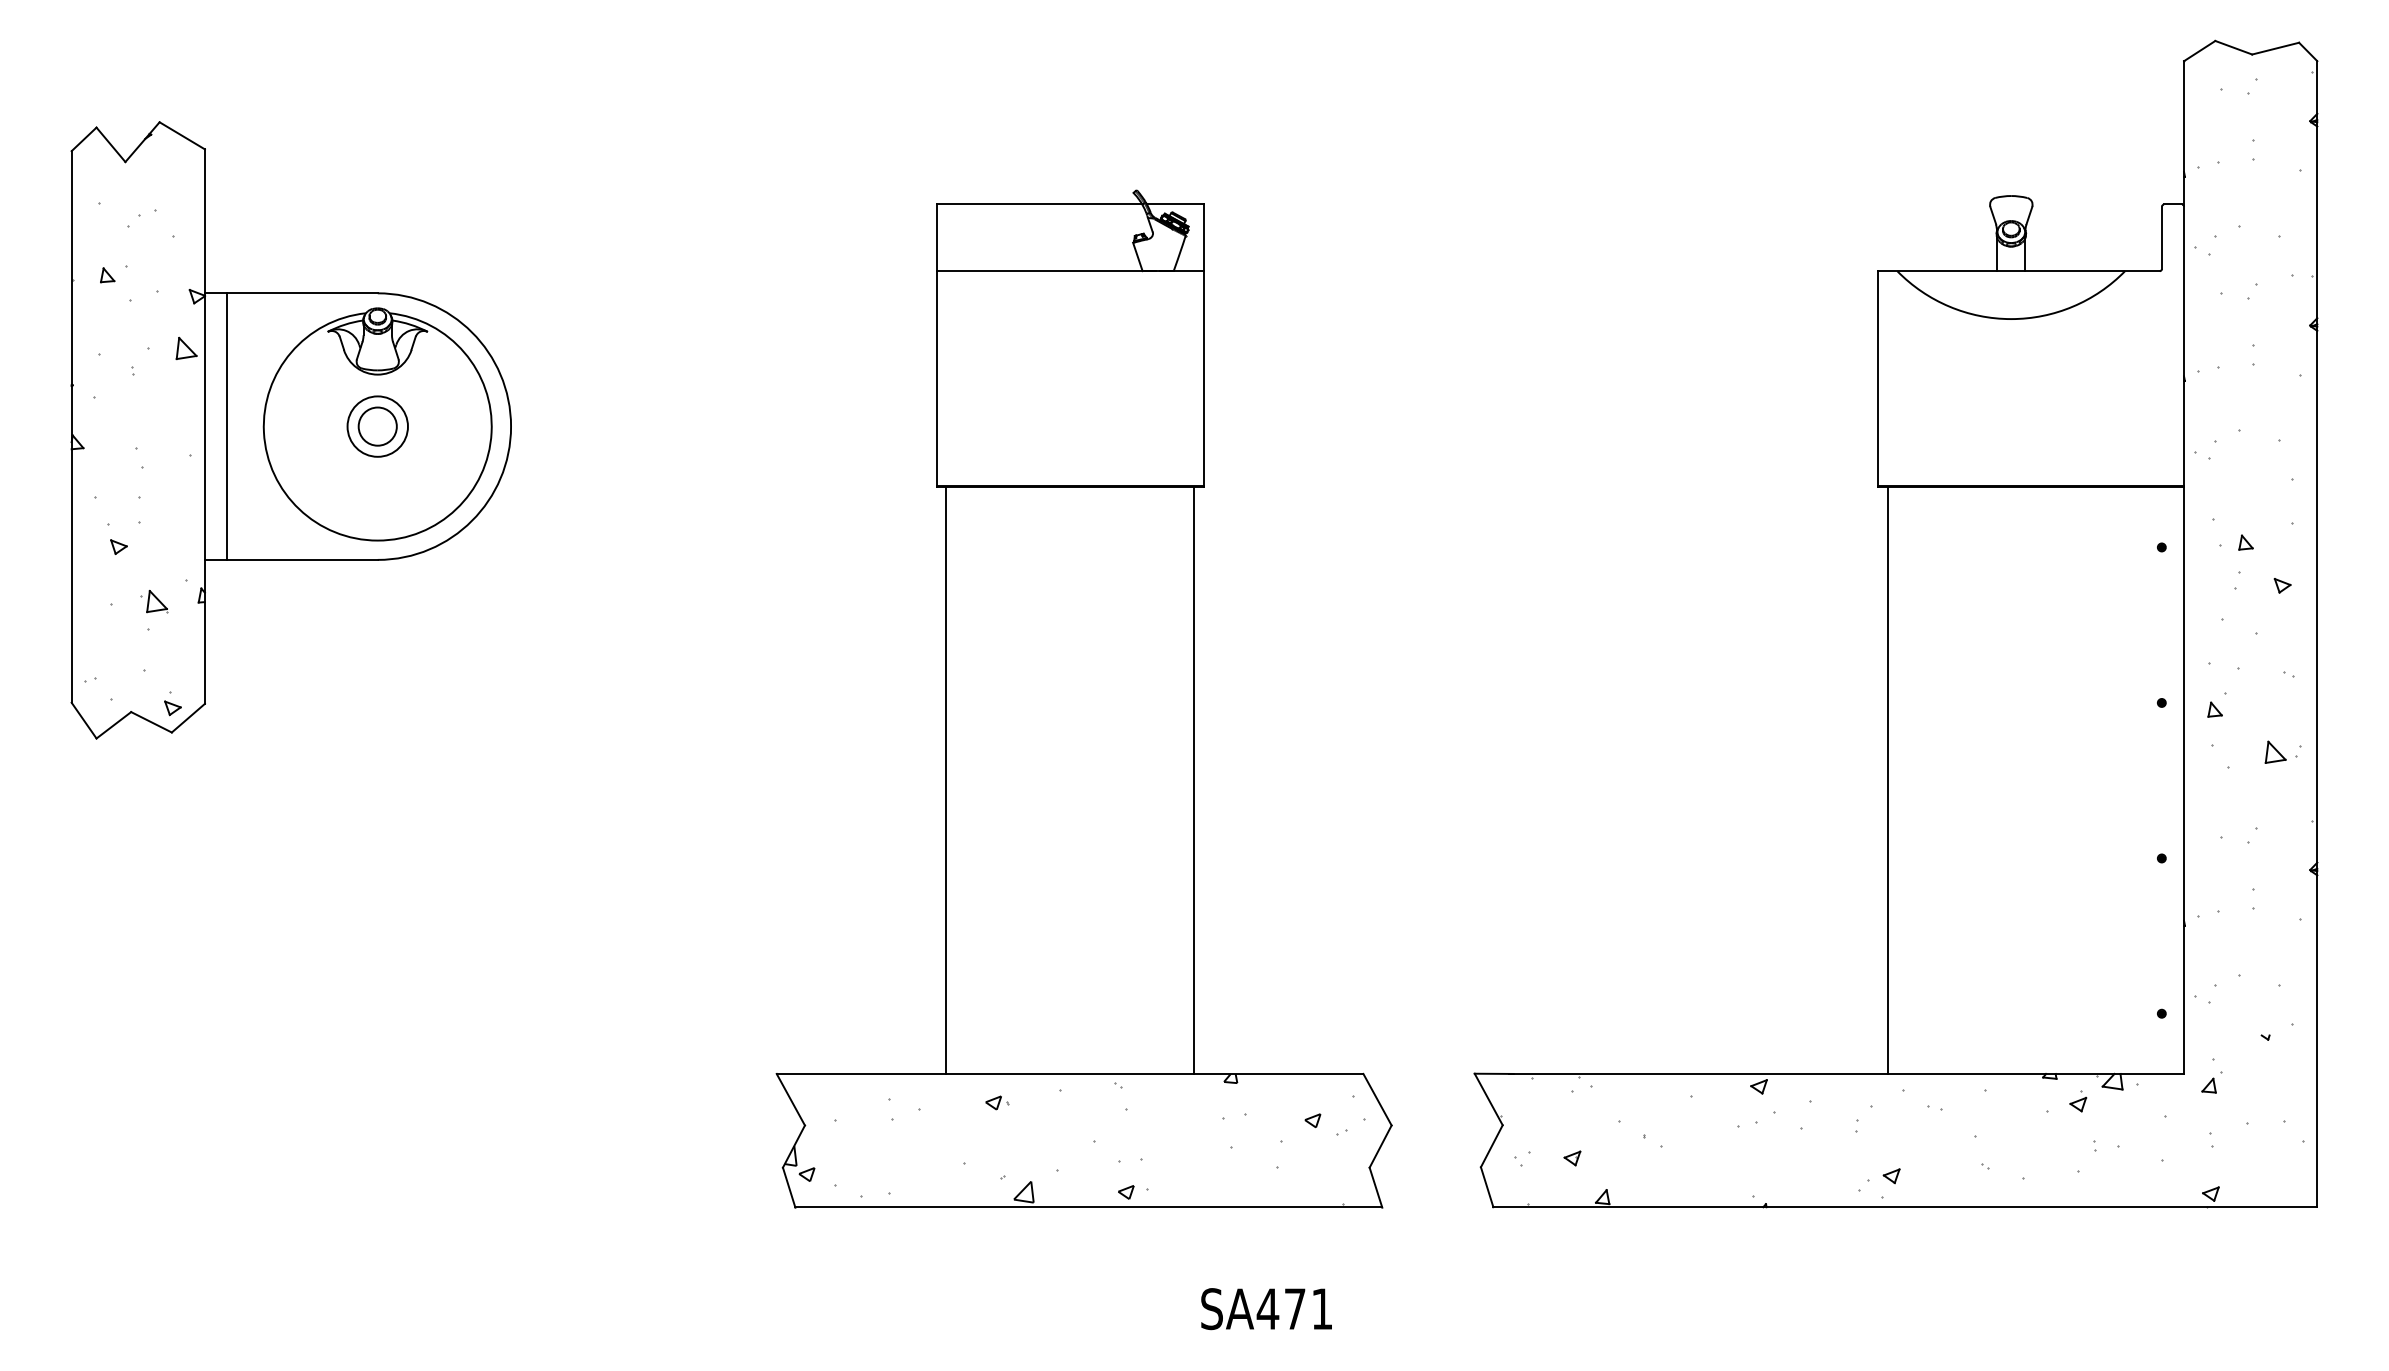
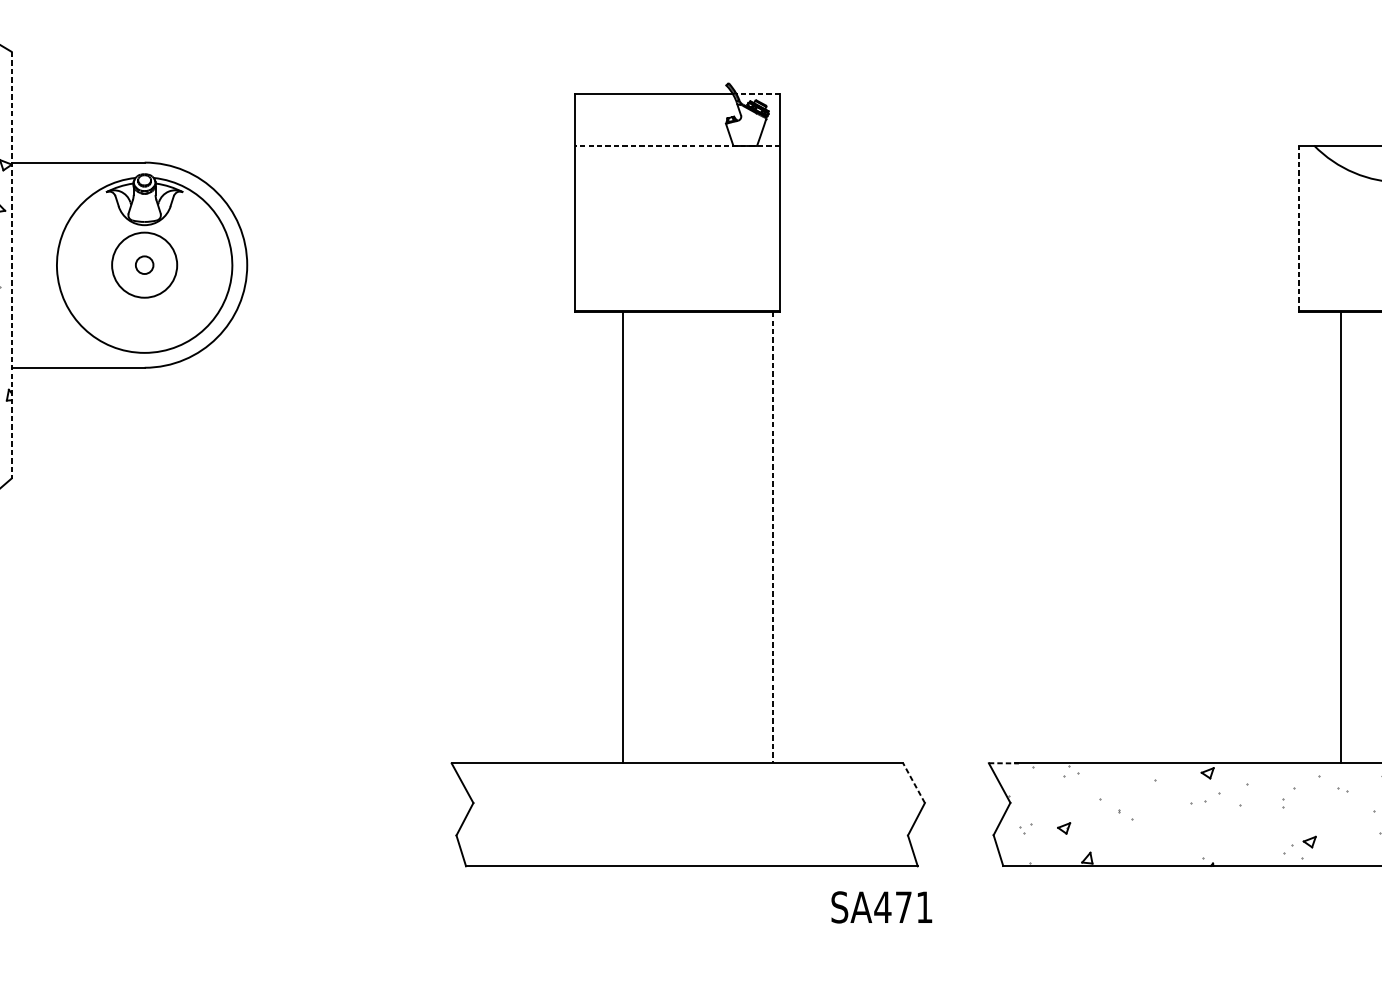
line: (1174, 204) -> (757, 94), solid -> dashed
line: (1069, 271) -> (677, 145), solid -> dashed
line: (1877, 378) -> (1298, 228), solid -> dashed
line: (227, 426) -> (29, 265), removed
circle: (377, 426) -> (144, 265), size x0.6
circle: (377, 426) -> (144, 265), size x1.4
line: (204, 427) -> (11, 265), solid -> dashed
line: (946, 780) -> (623, 537), moved
line: (1887, 780) -> (1341, 537), moved
line: (1193, 781) -> (772, 538), solid -> dashed
line: (1494, 1073) -> (1004, 763), solid -> dashed
line: (1377, 1099) -> (914, 783), solid -> dashed
hatch: (1073, 1138) -> (680, 813), removed
text: (1266, 1309) -> (881, 907), moved

